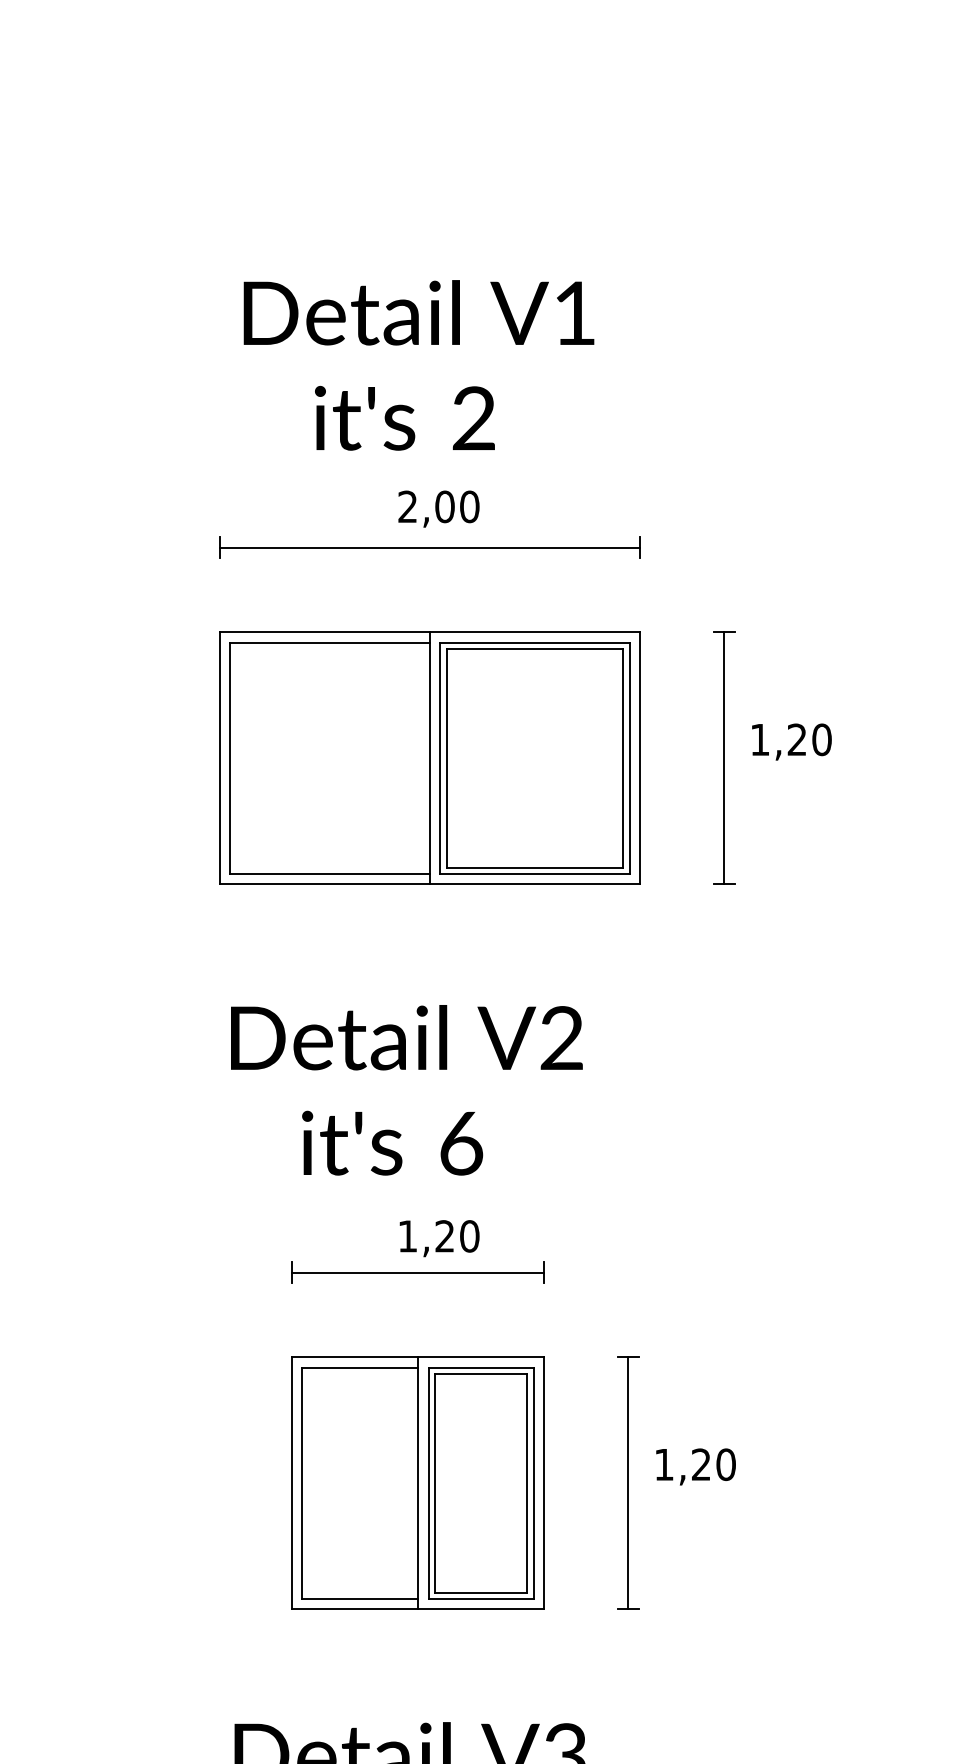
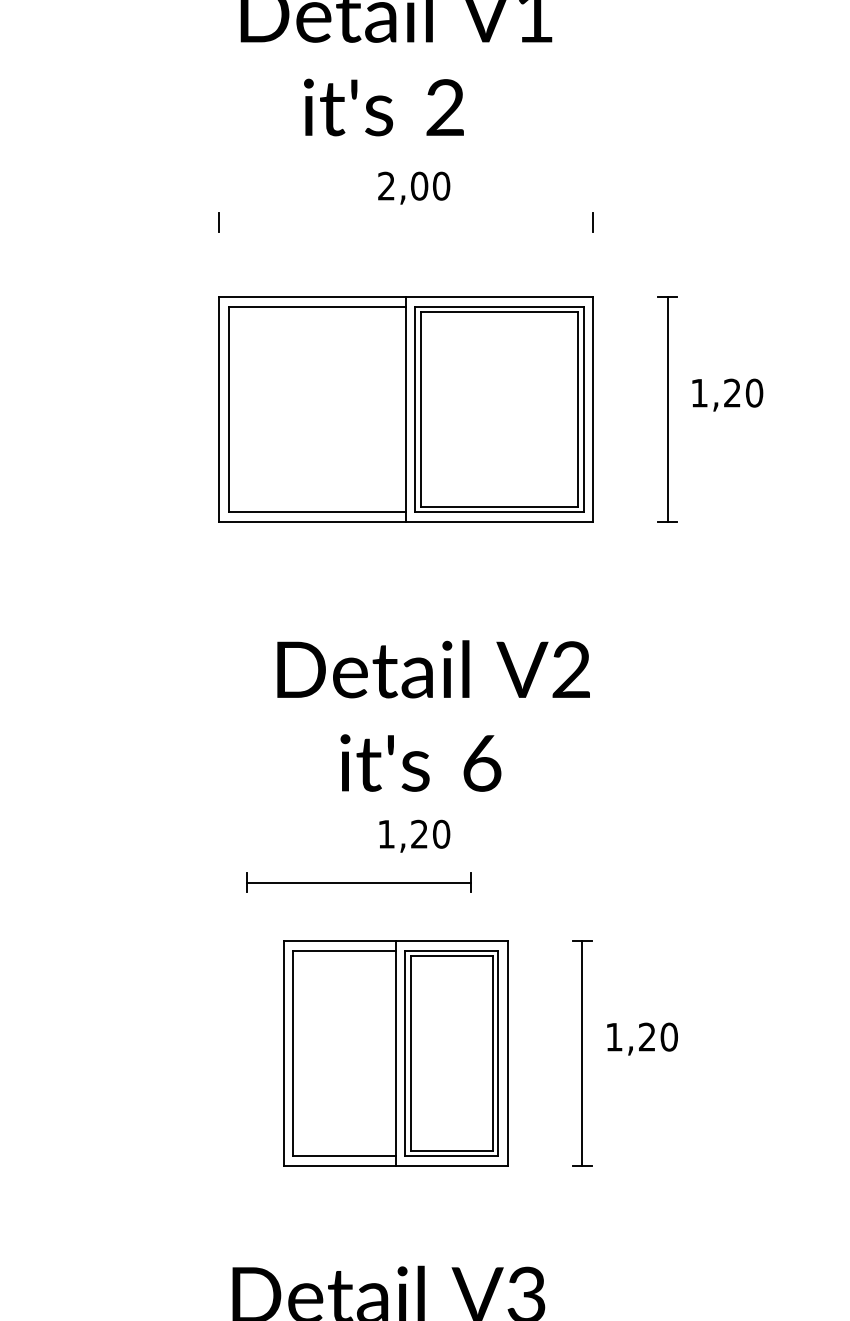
line: (429, 547) -> (405, 222), removed
text: (406, 1090) -> (433, 716), moved
part: (417, 1272) -> (358, 882), moved

